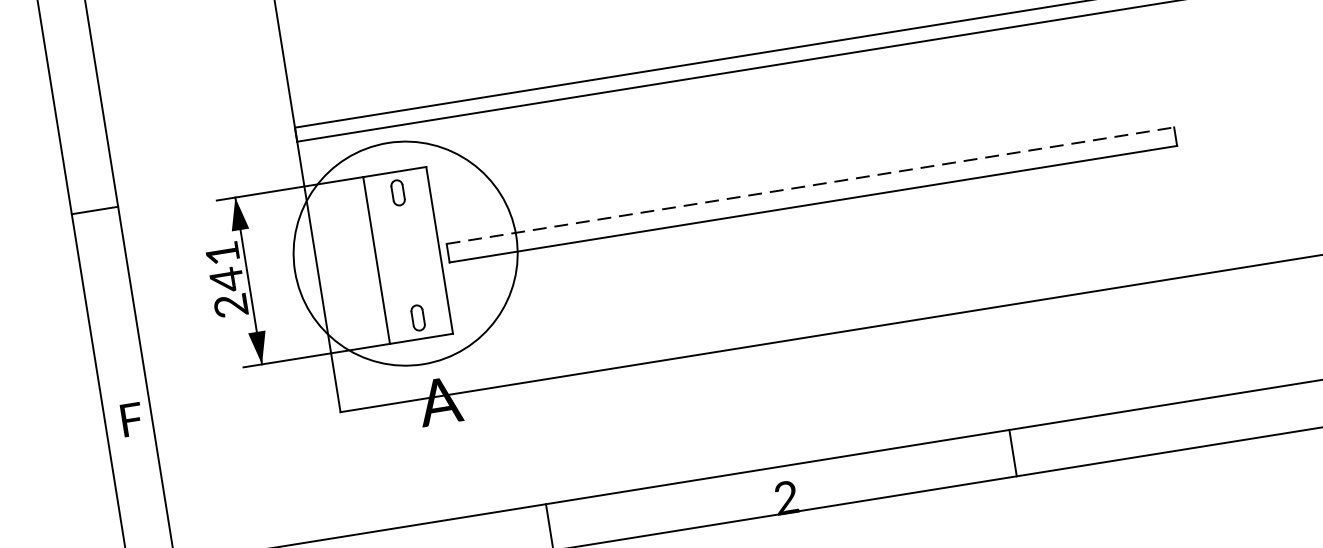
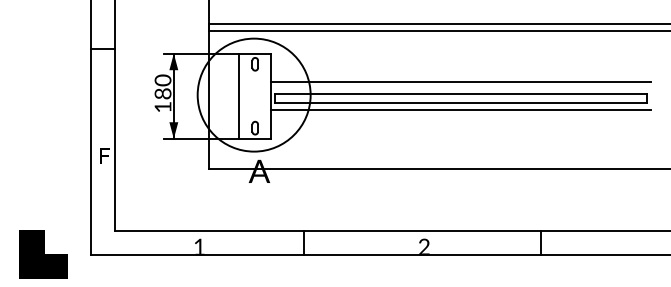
line: (805, 164) -> (460, 82), added
line: (811, 185) -> (461, 93), dashed -> solid
line: (814, 219) -> (460, 110), added
text: (225, 279) -> (162, 93), 241 -> 180

